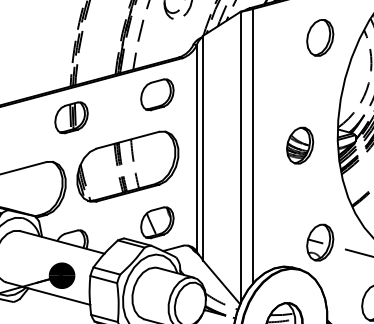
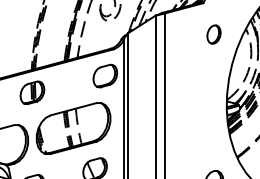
part: (320, 37) -> (214, 34), size x0.7
part: (157, 94) -> (105, 75), moved
part: (300, 145) -> (199, 113), removed

